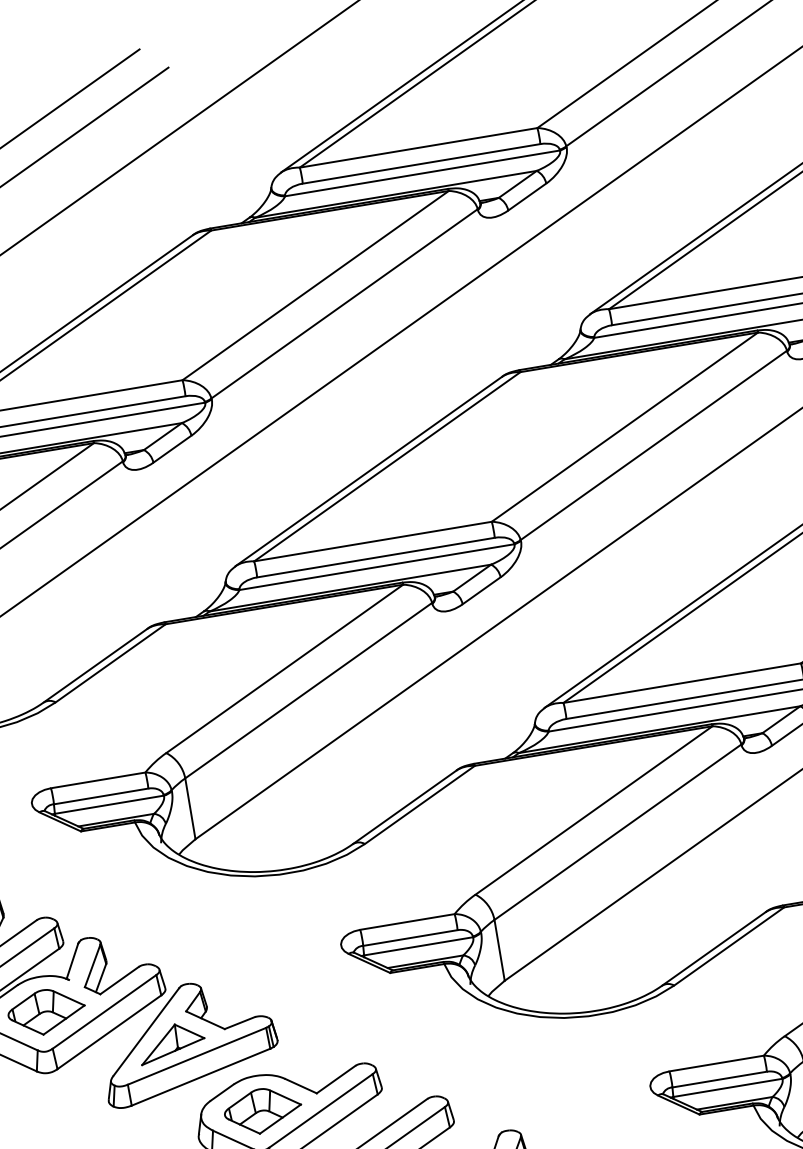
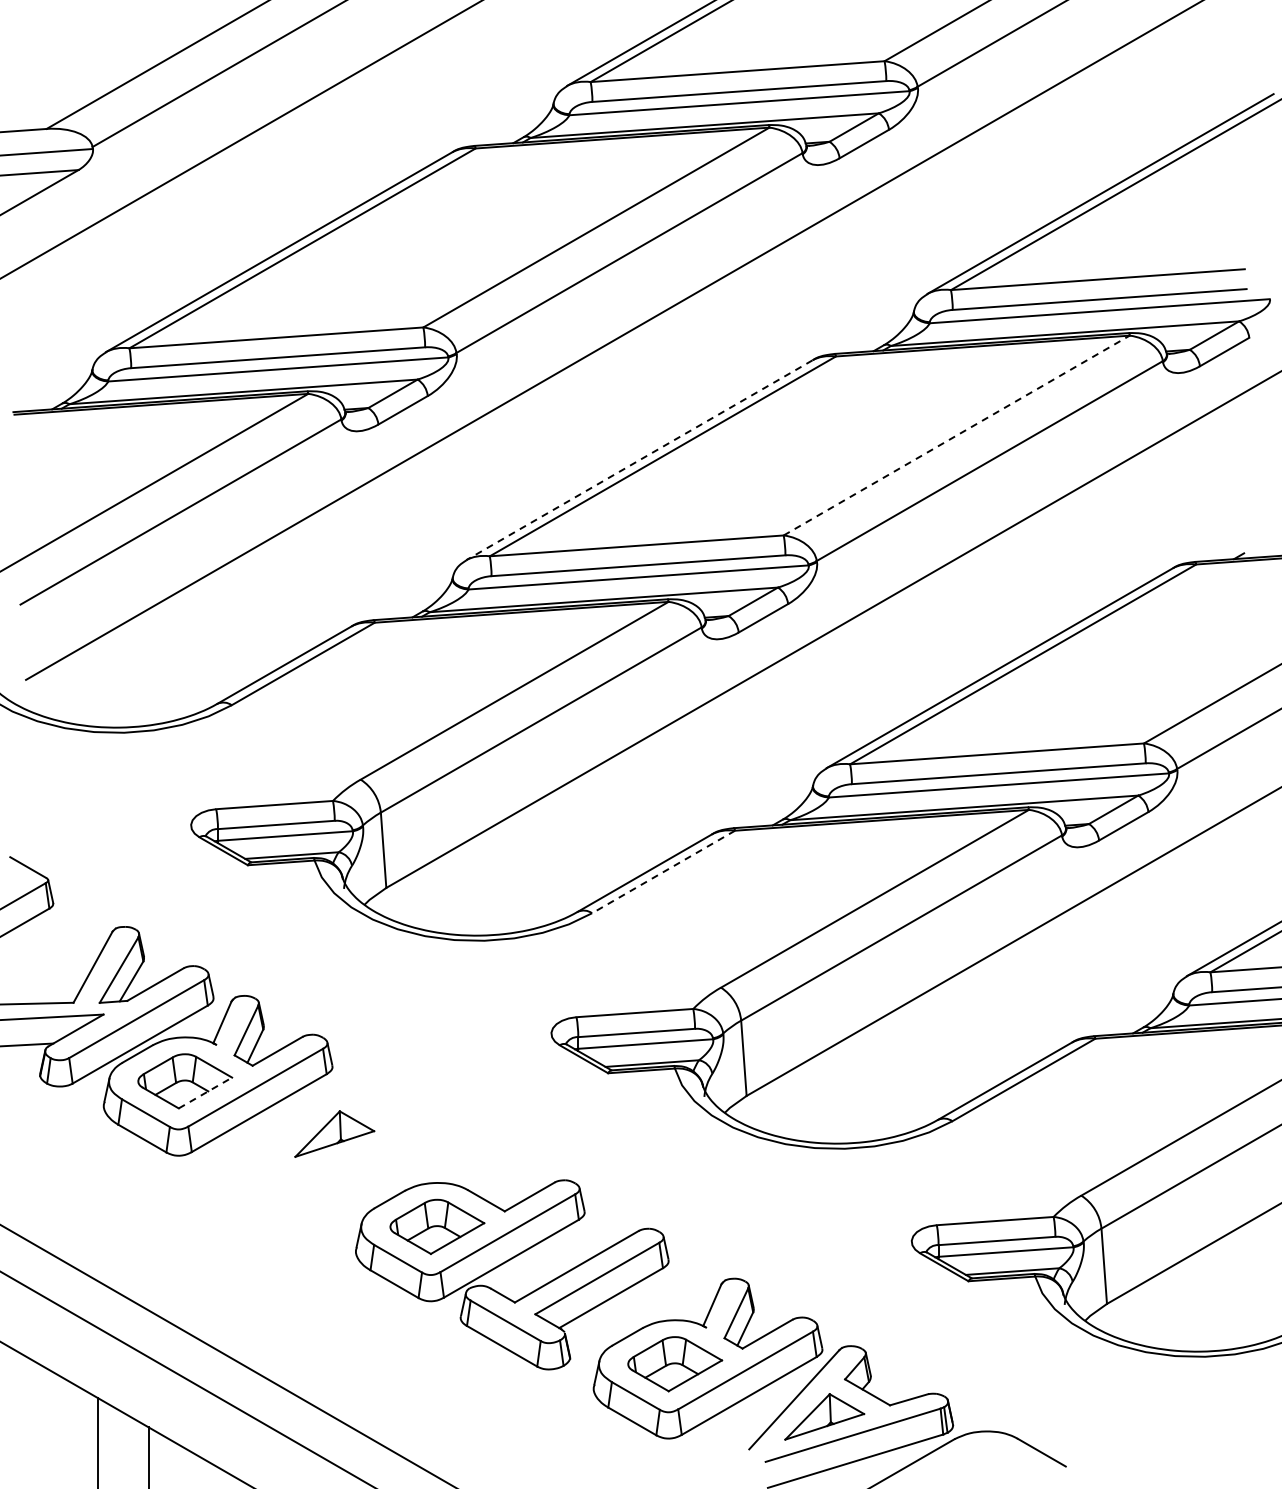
line: (624, 427) -> (956, 435), solid -> dashed
line: (368, 471) -> (639, 460), solid -> dashed
line: (419, 804) -> (663, 871), solid -> dashed
line: (64, 1020) -> (205, 1093), solid -> dashed
part: (190, 1042) -> (356, 1134), removed

